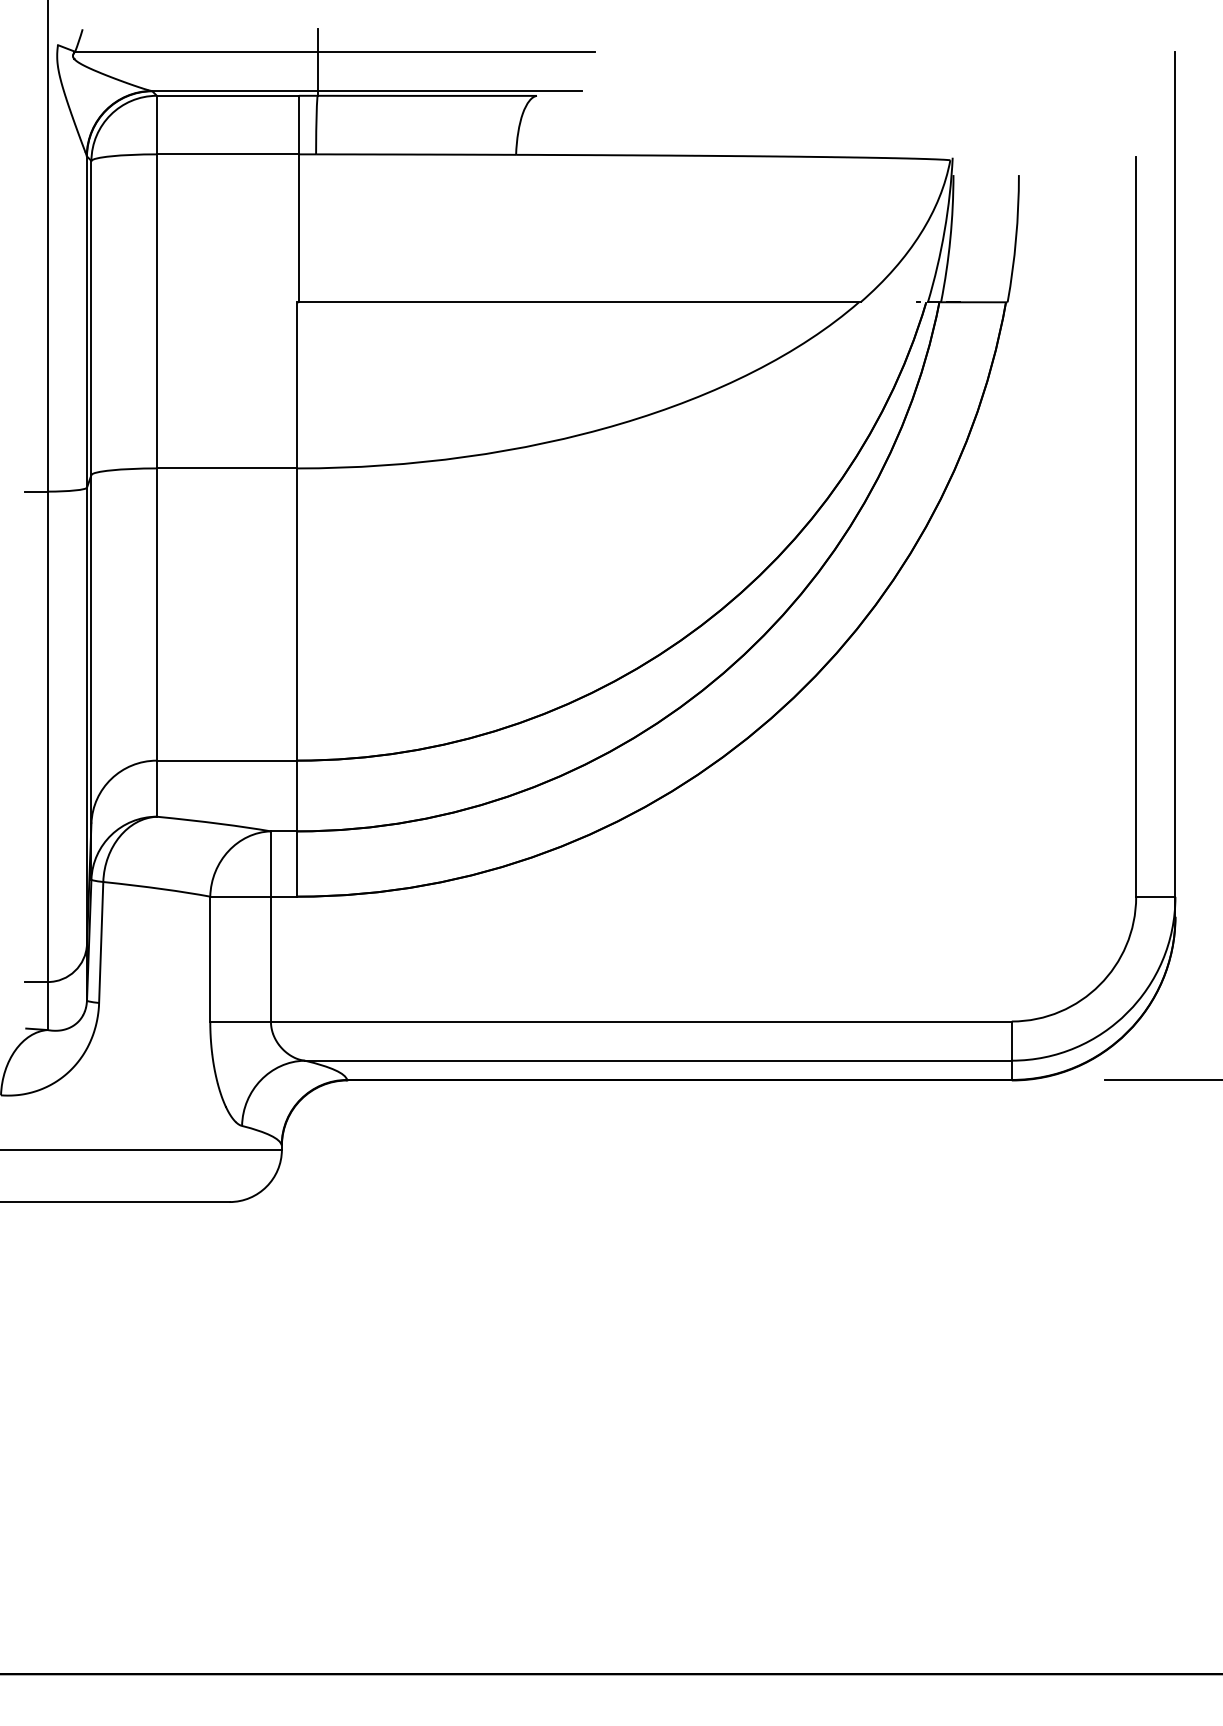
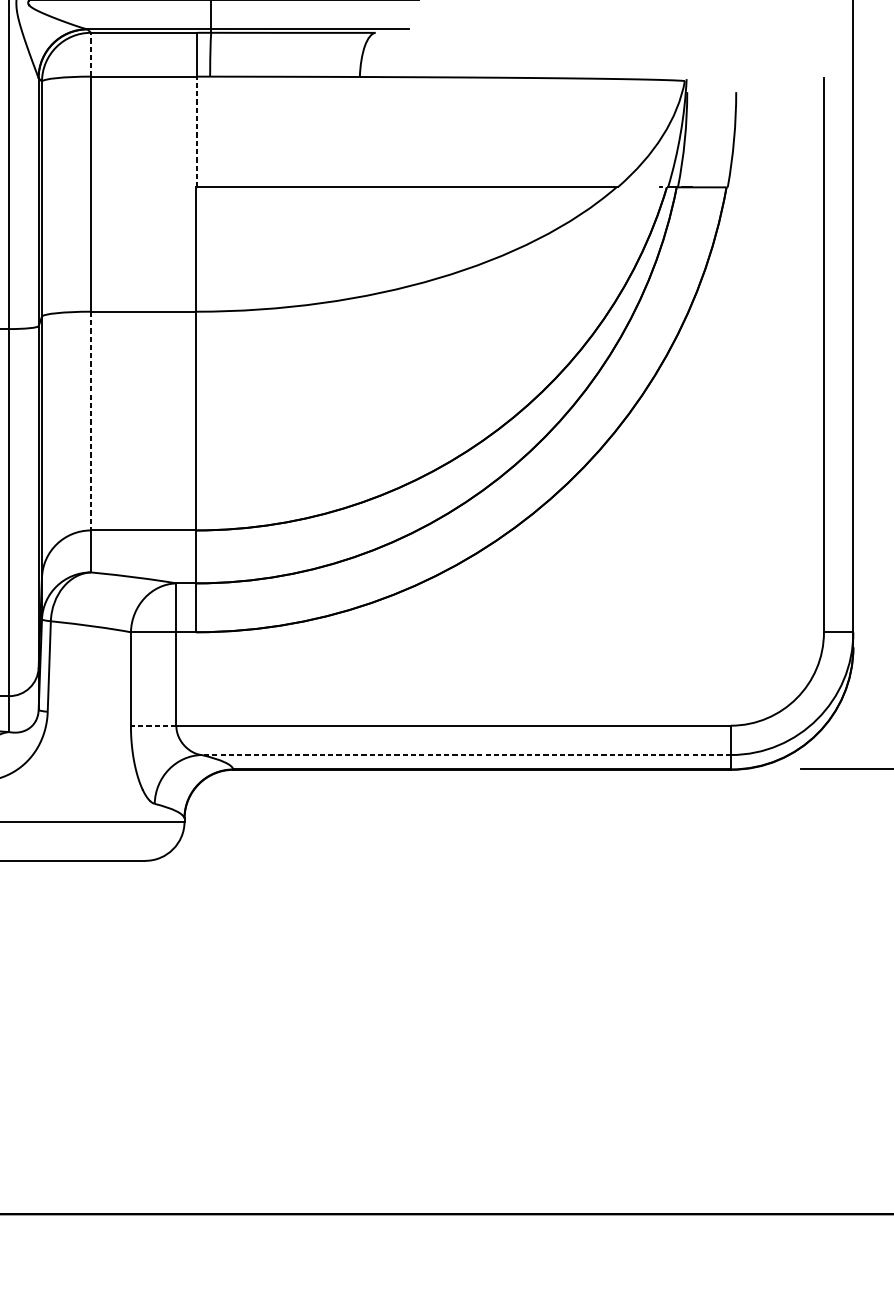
line: (156, 124) -> (90, 54), solid -> dashed
line: (299, 228) -> (197, 132), solid -> dashed
line: (156, 615) -> (90, 421), solid -> dashed
line: (240, 1021) -> (153, 725), solid -> dashed
line: (657, 1060) -> (465, 754), solid -> dashed

